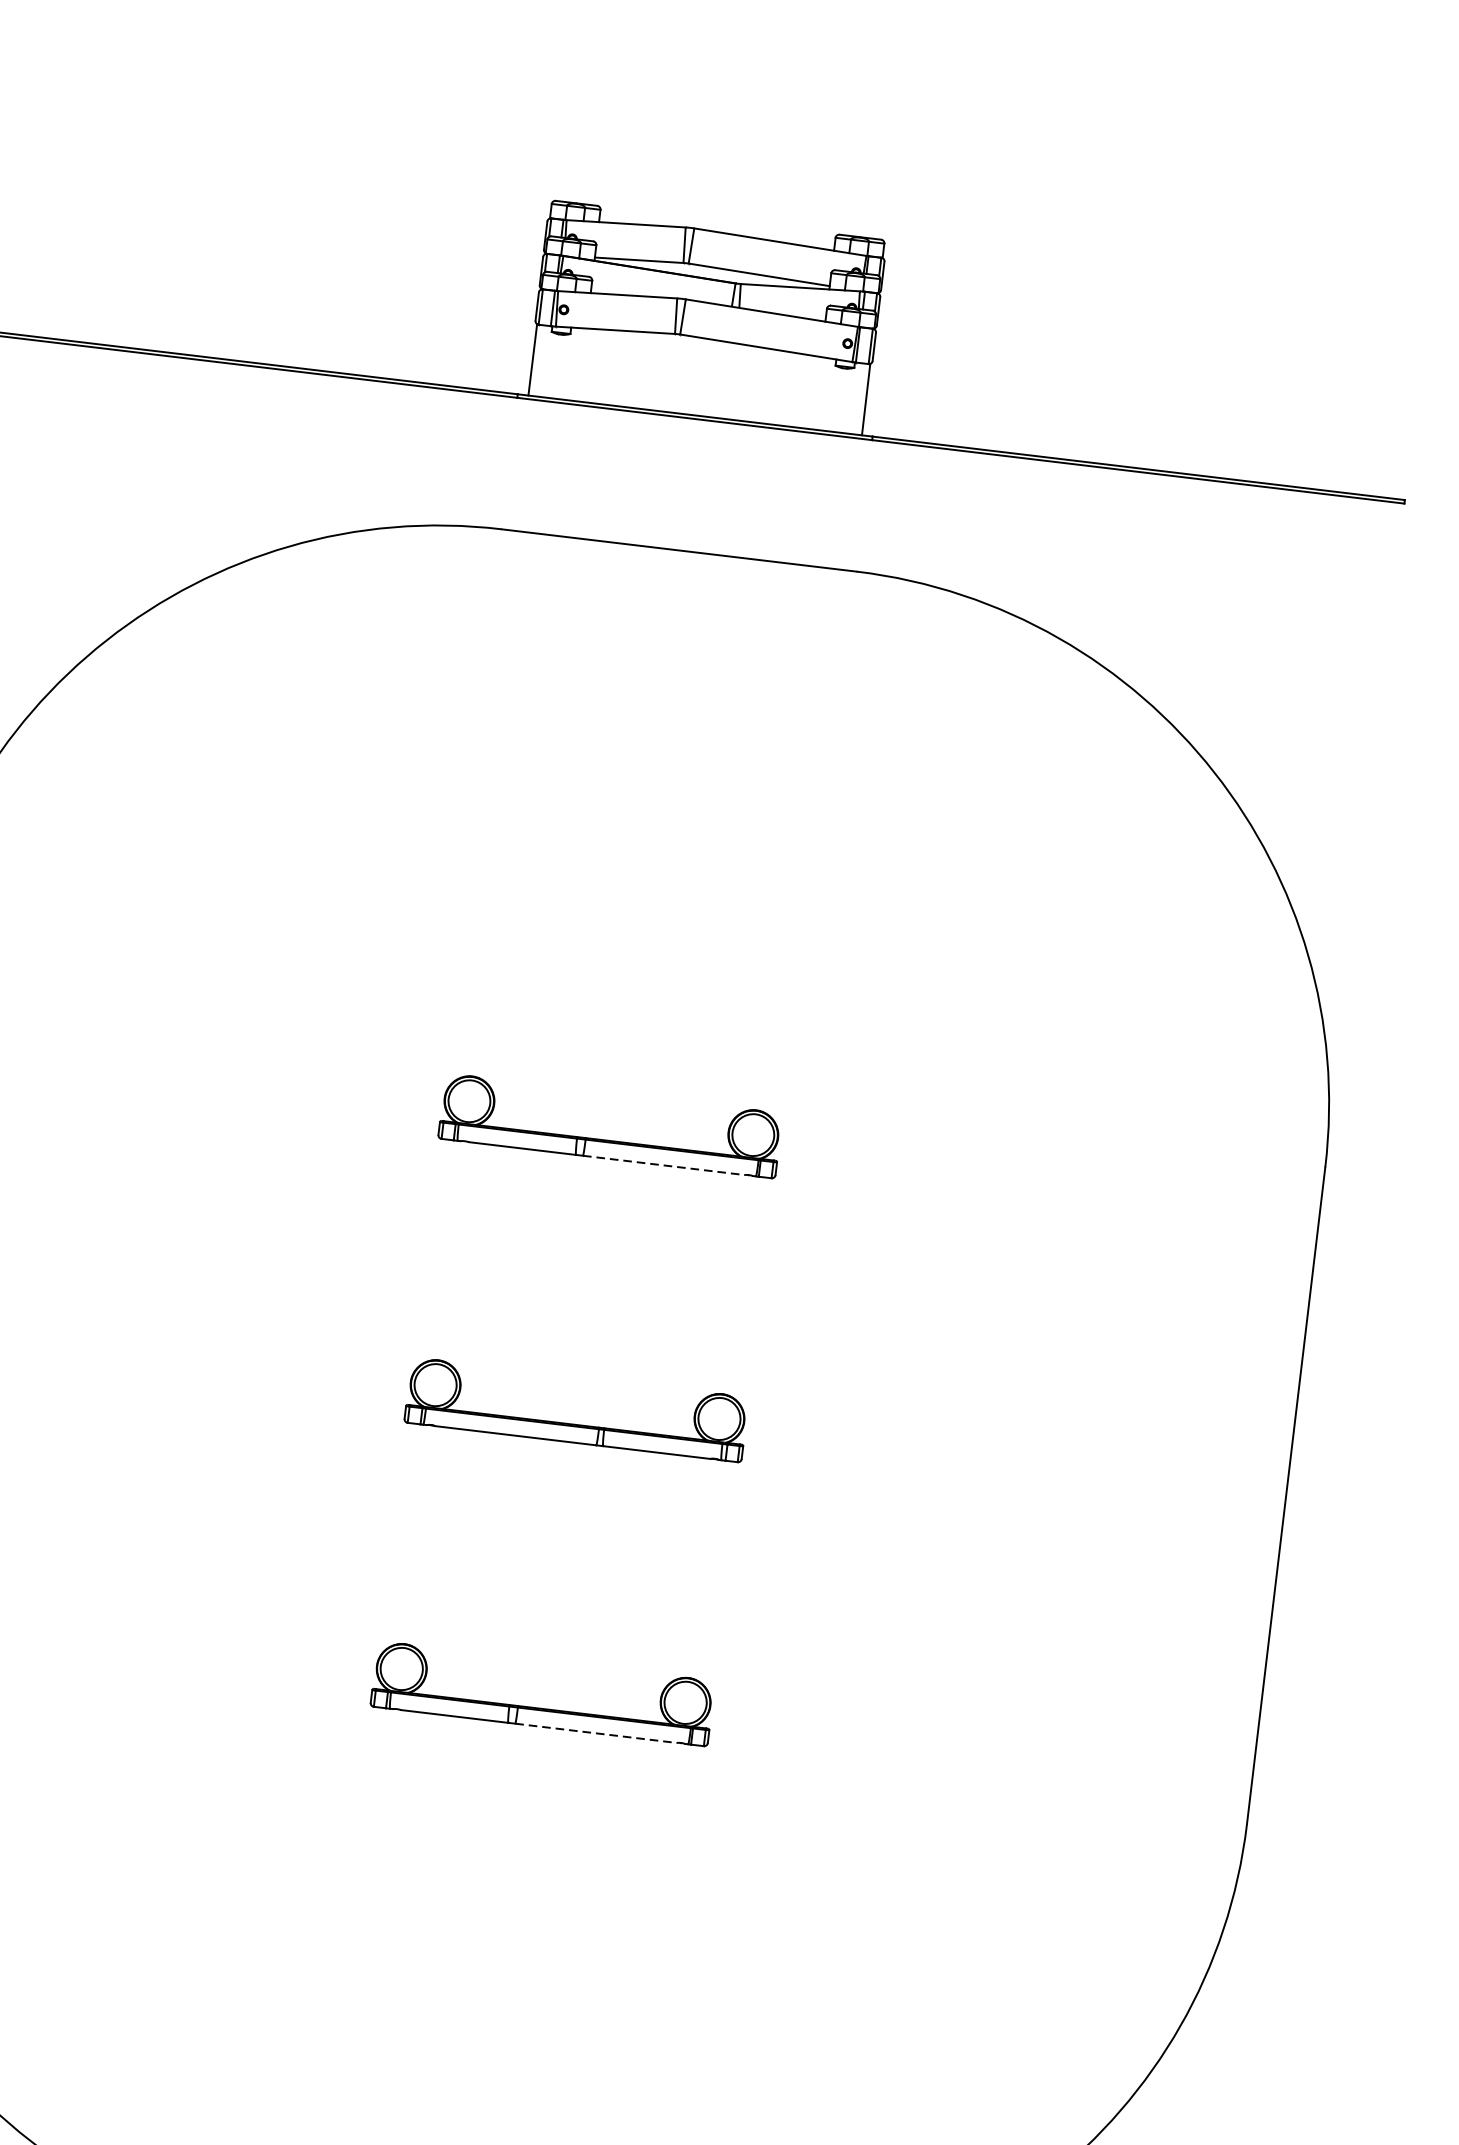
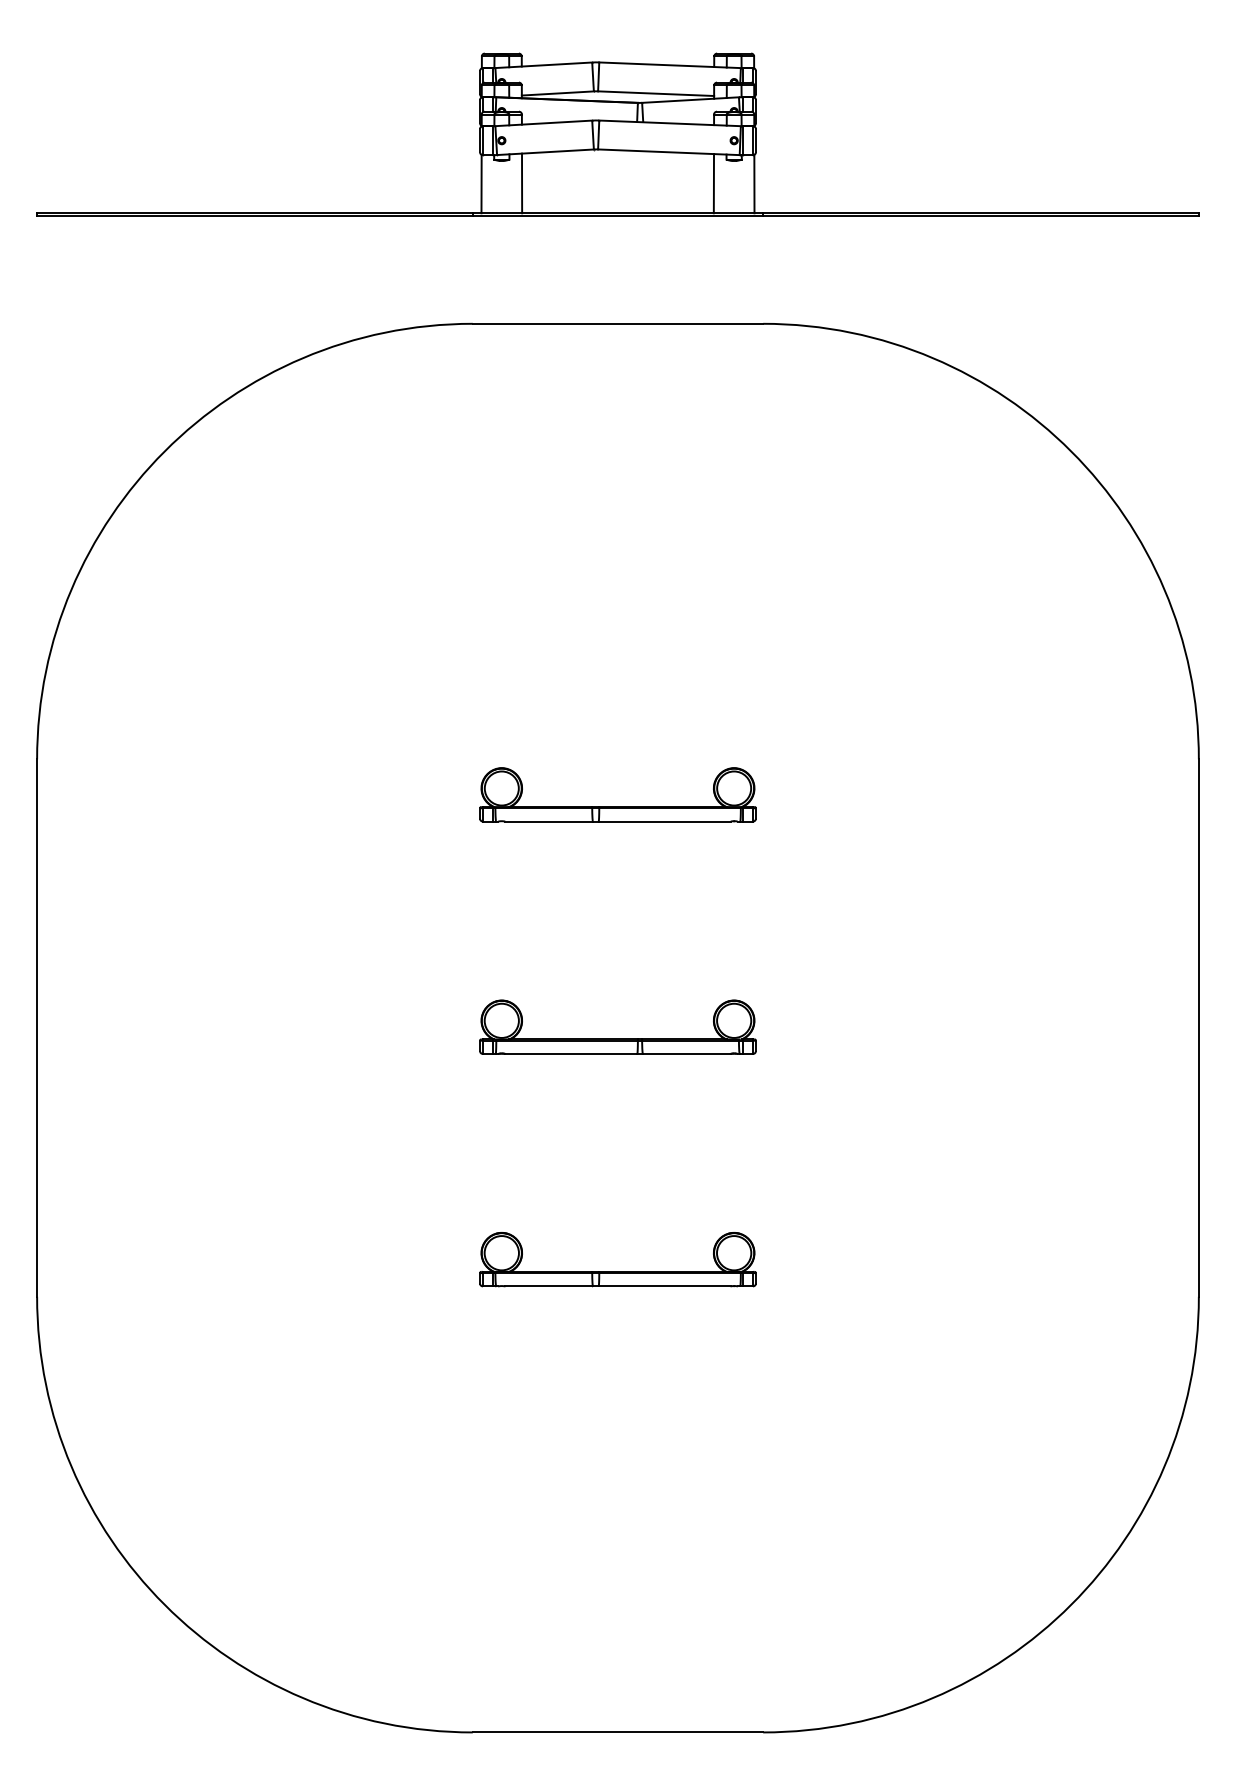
line: (582, 365) -> (522, 183), added
line: (816, 392) -> (713, 183), added
line: (663, 1165) -> (664, 821), dashed -> solid
line: (595, 1733) -> (664, 1286), dashed -> solid

